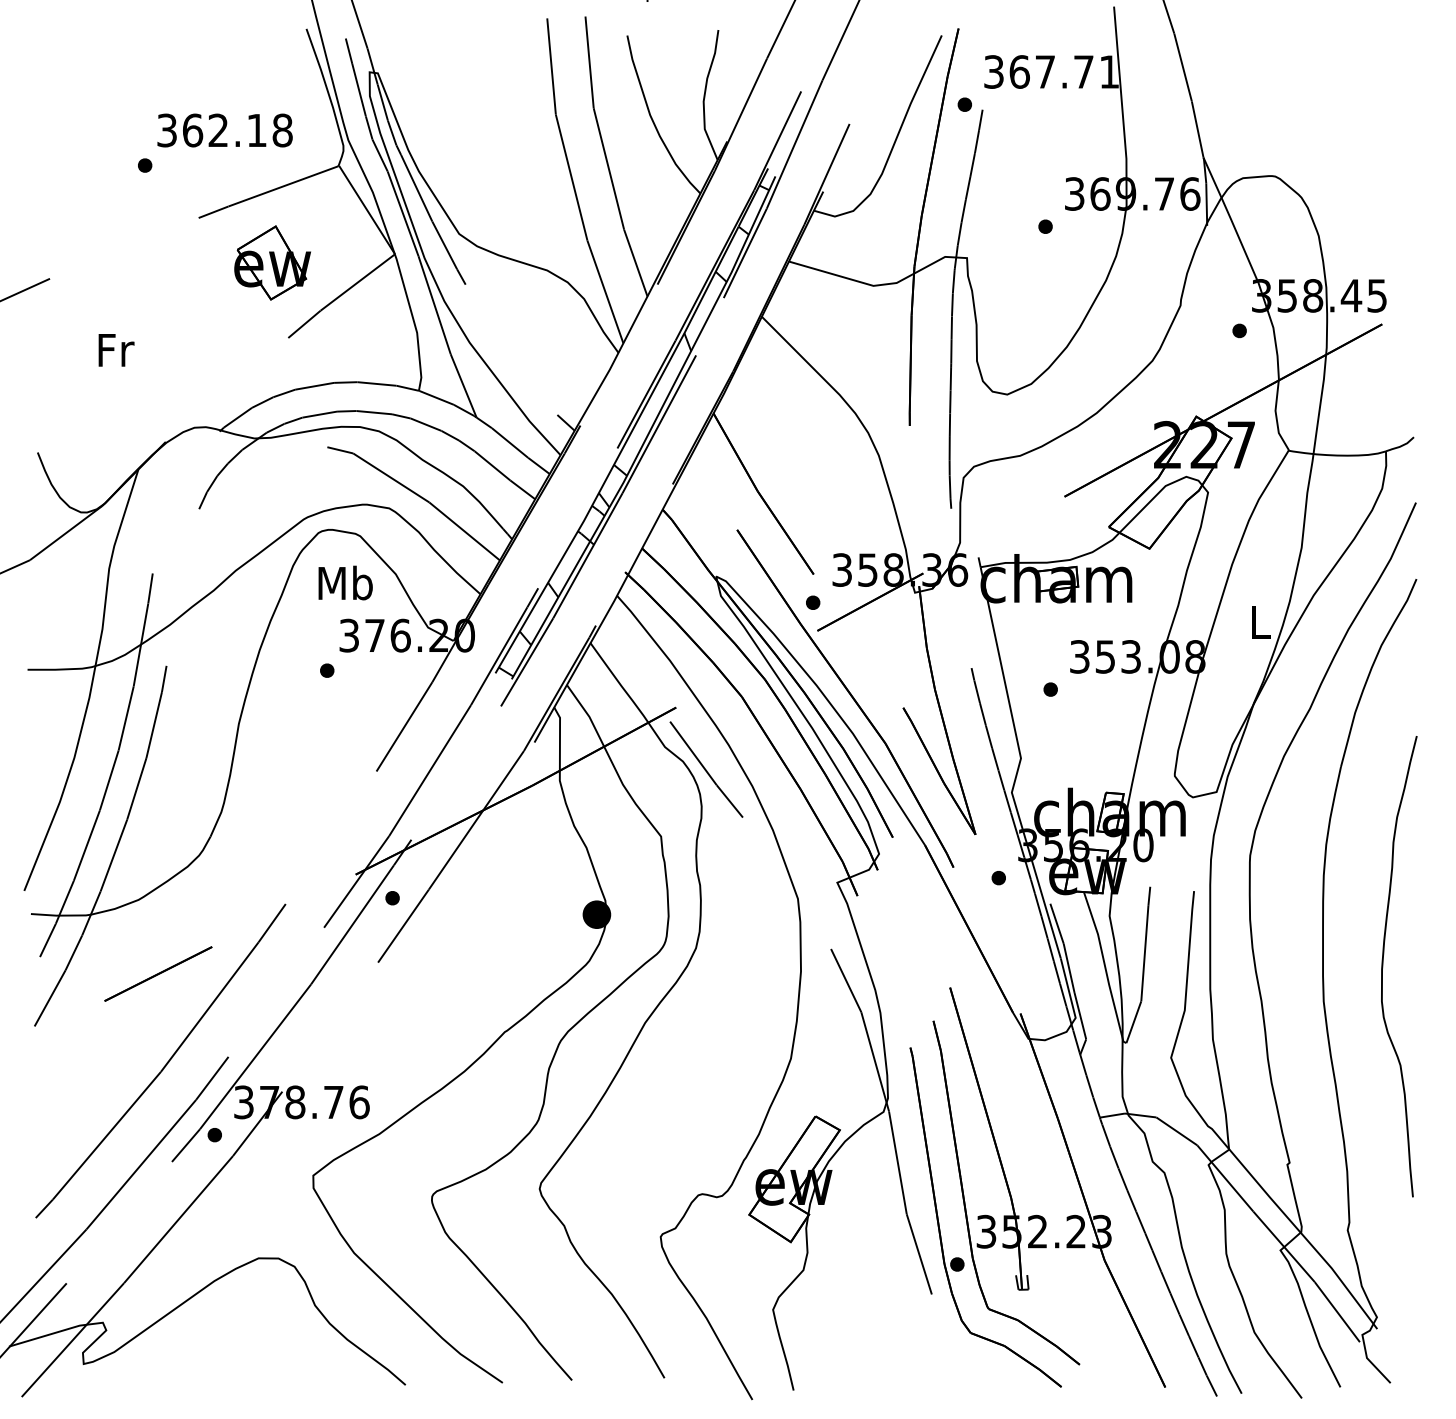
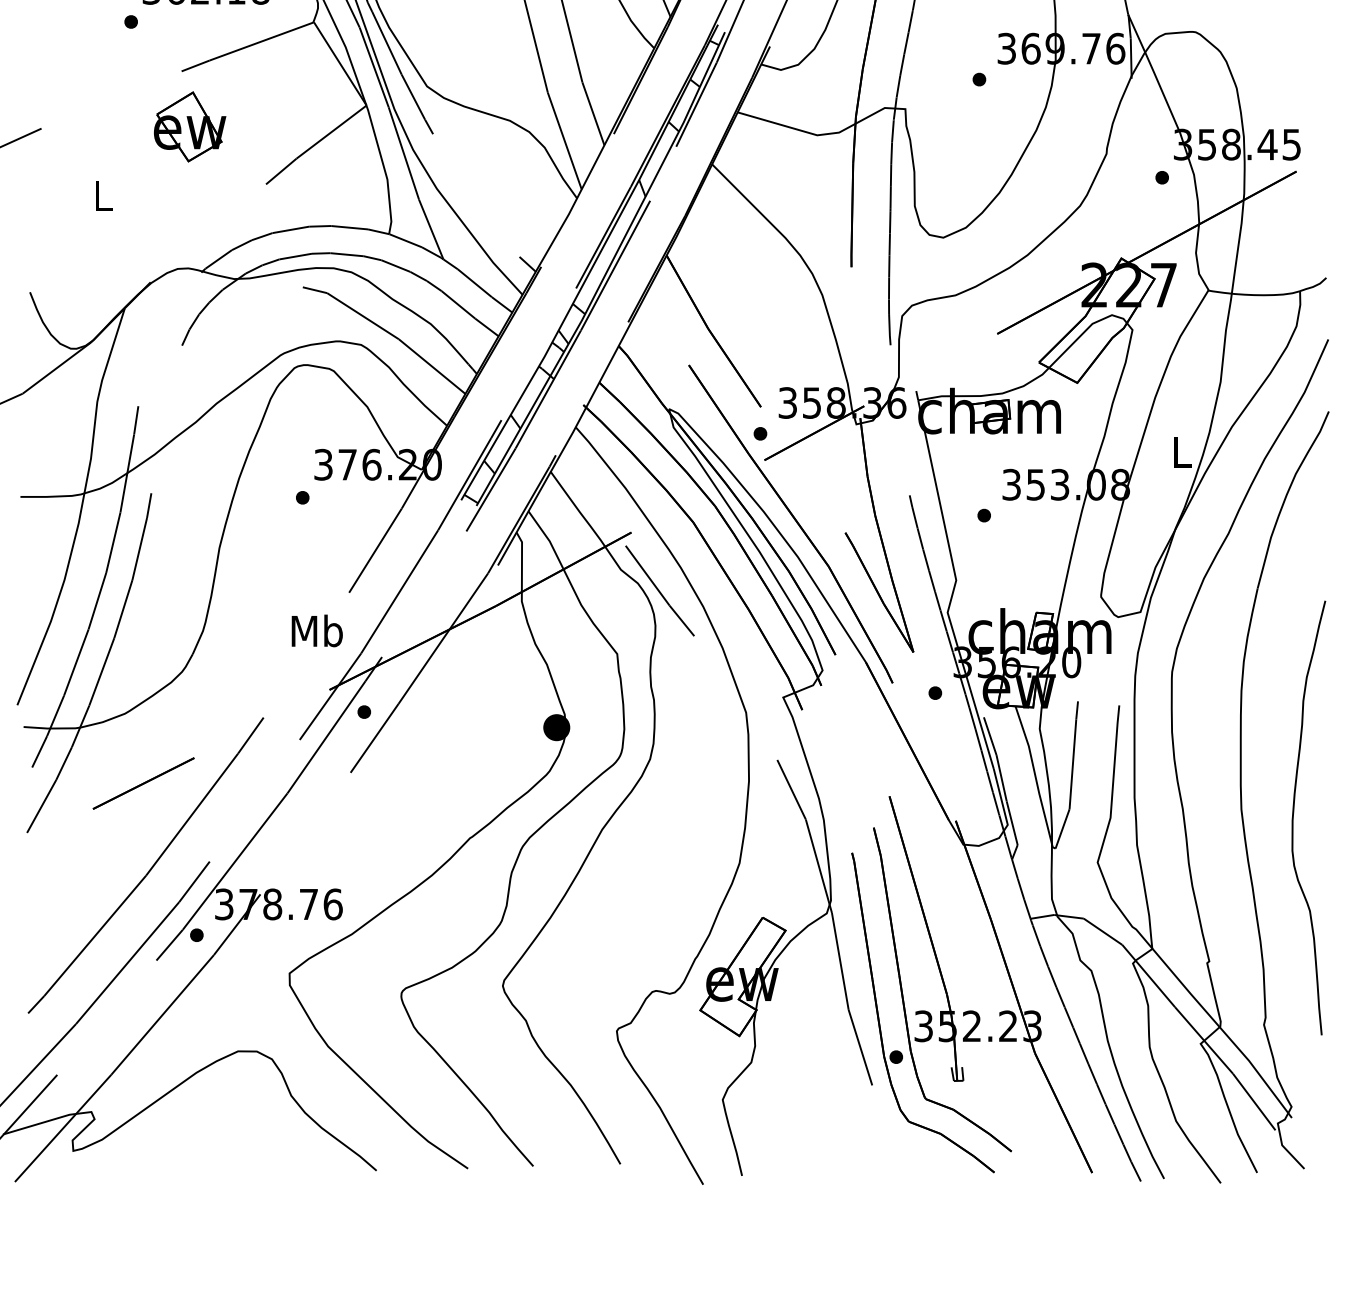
part: (272, 262) -> (189, 126), moved
text: (116, 350) -> (104, 196), Fr -> L
text: (345, 582) -> (317, 630), moved
curve: (1383, 966) -> (1293, 817), moved

